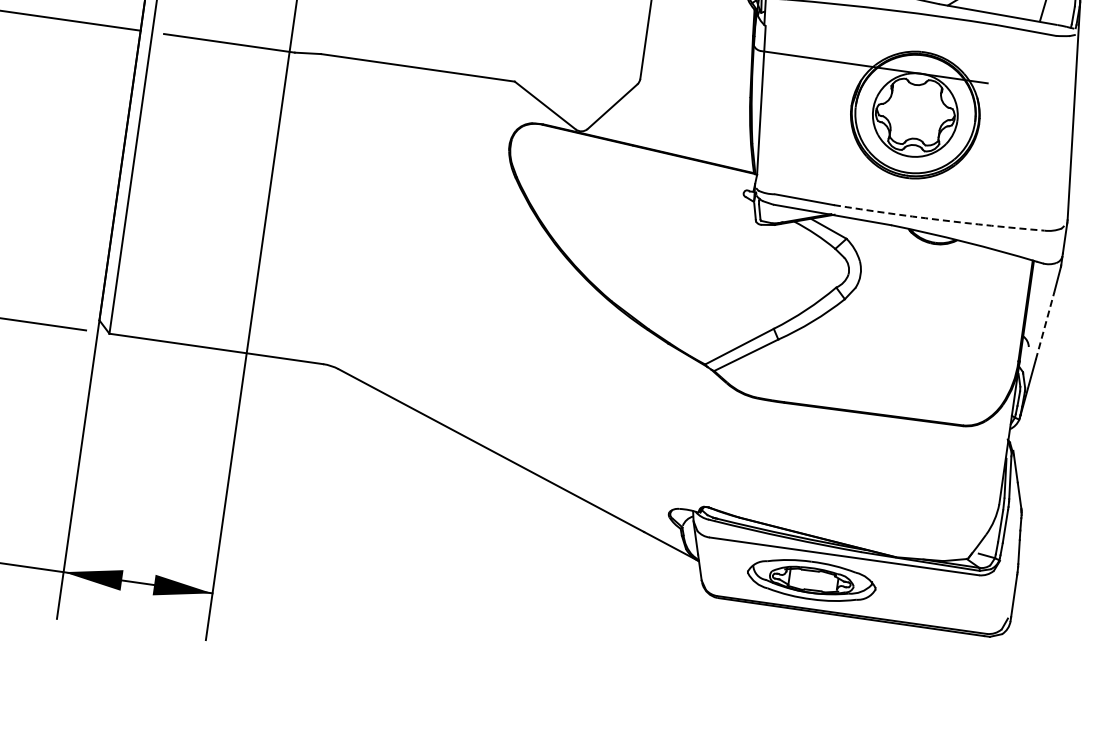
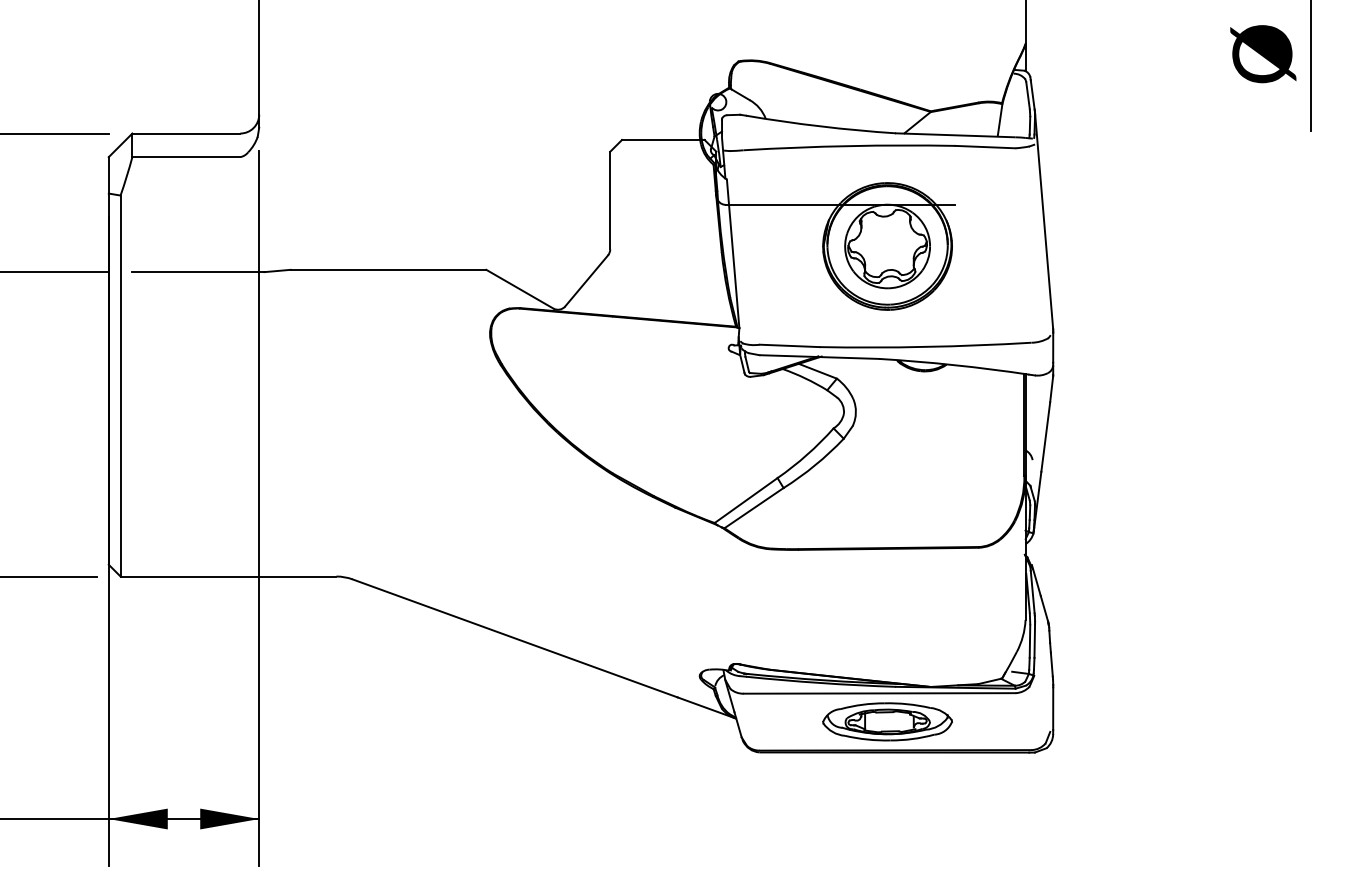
arc: (938, 219) -> (925, 346), dashed -> solid
line: (1044, 326) -> (1045, 437), dashed -> solid
part: (811, 580) -> (887, 721), moved

